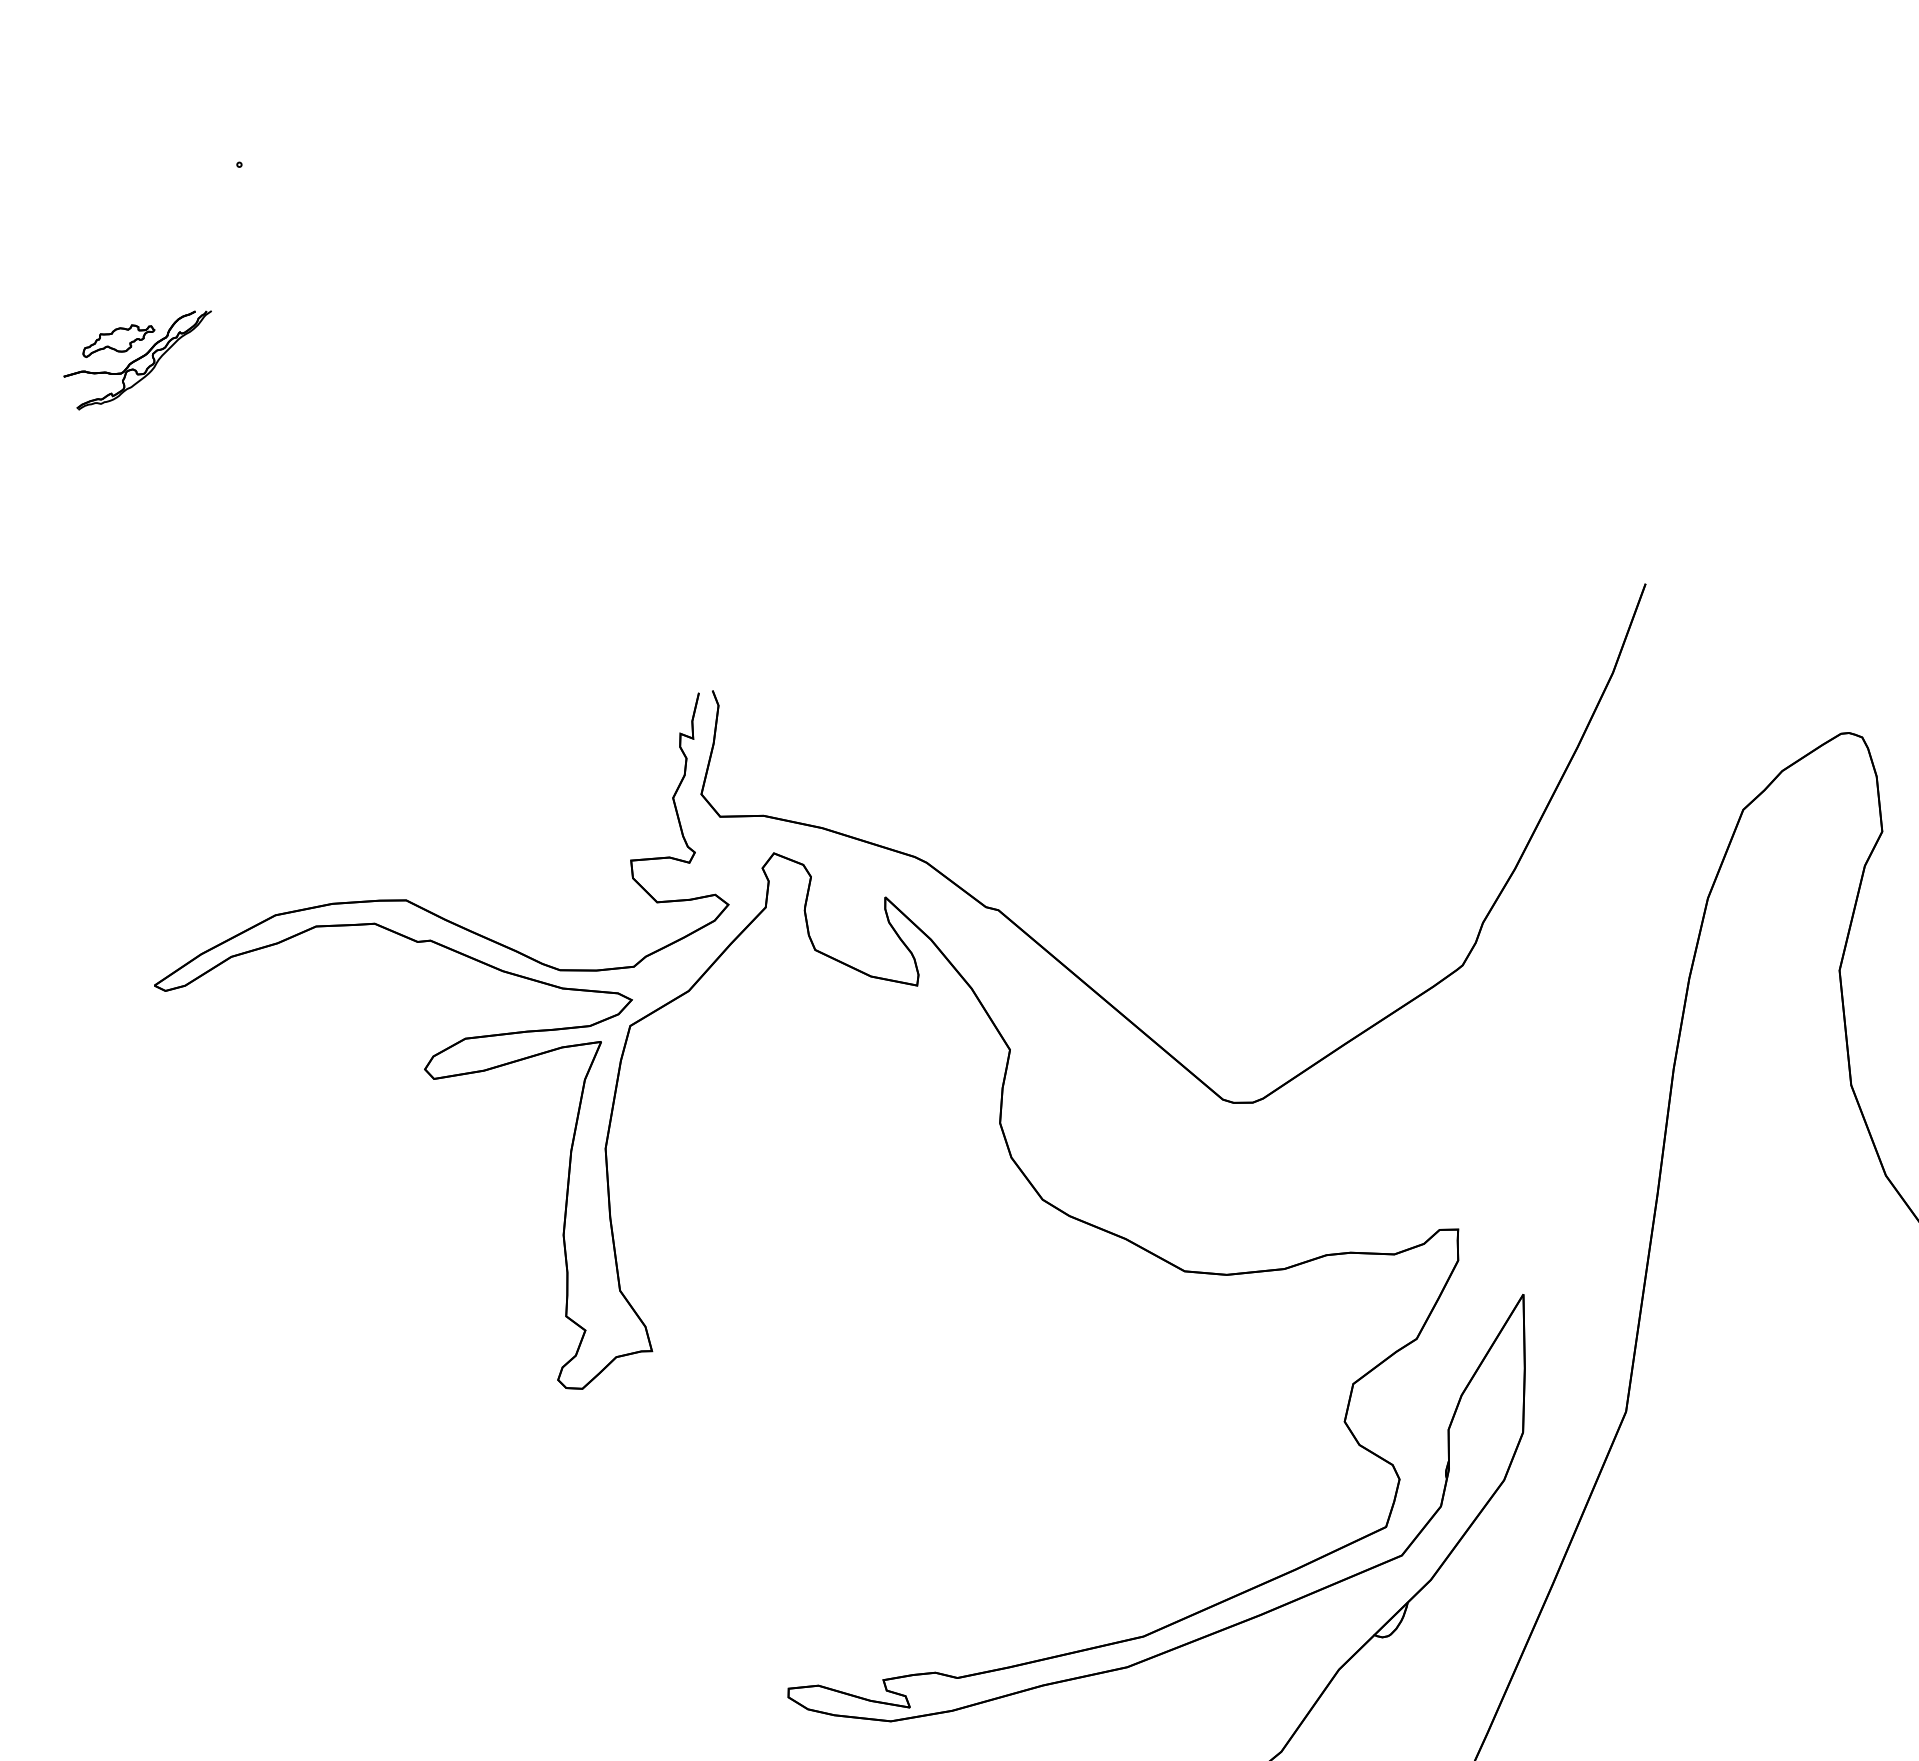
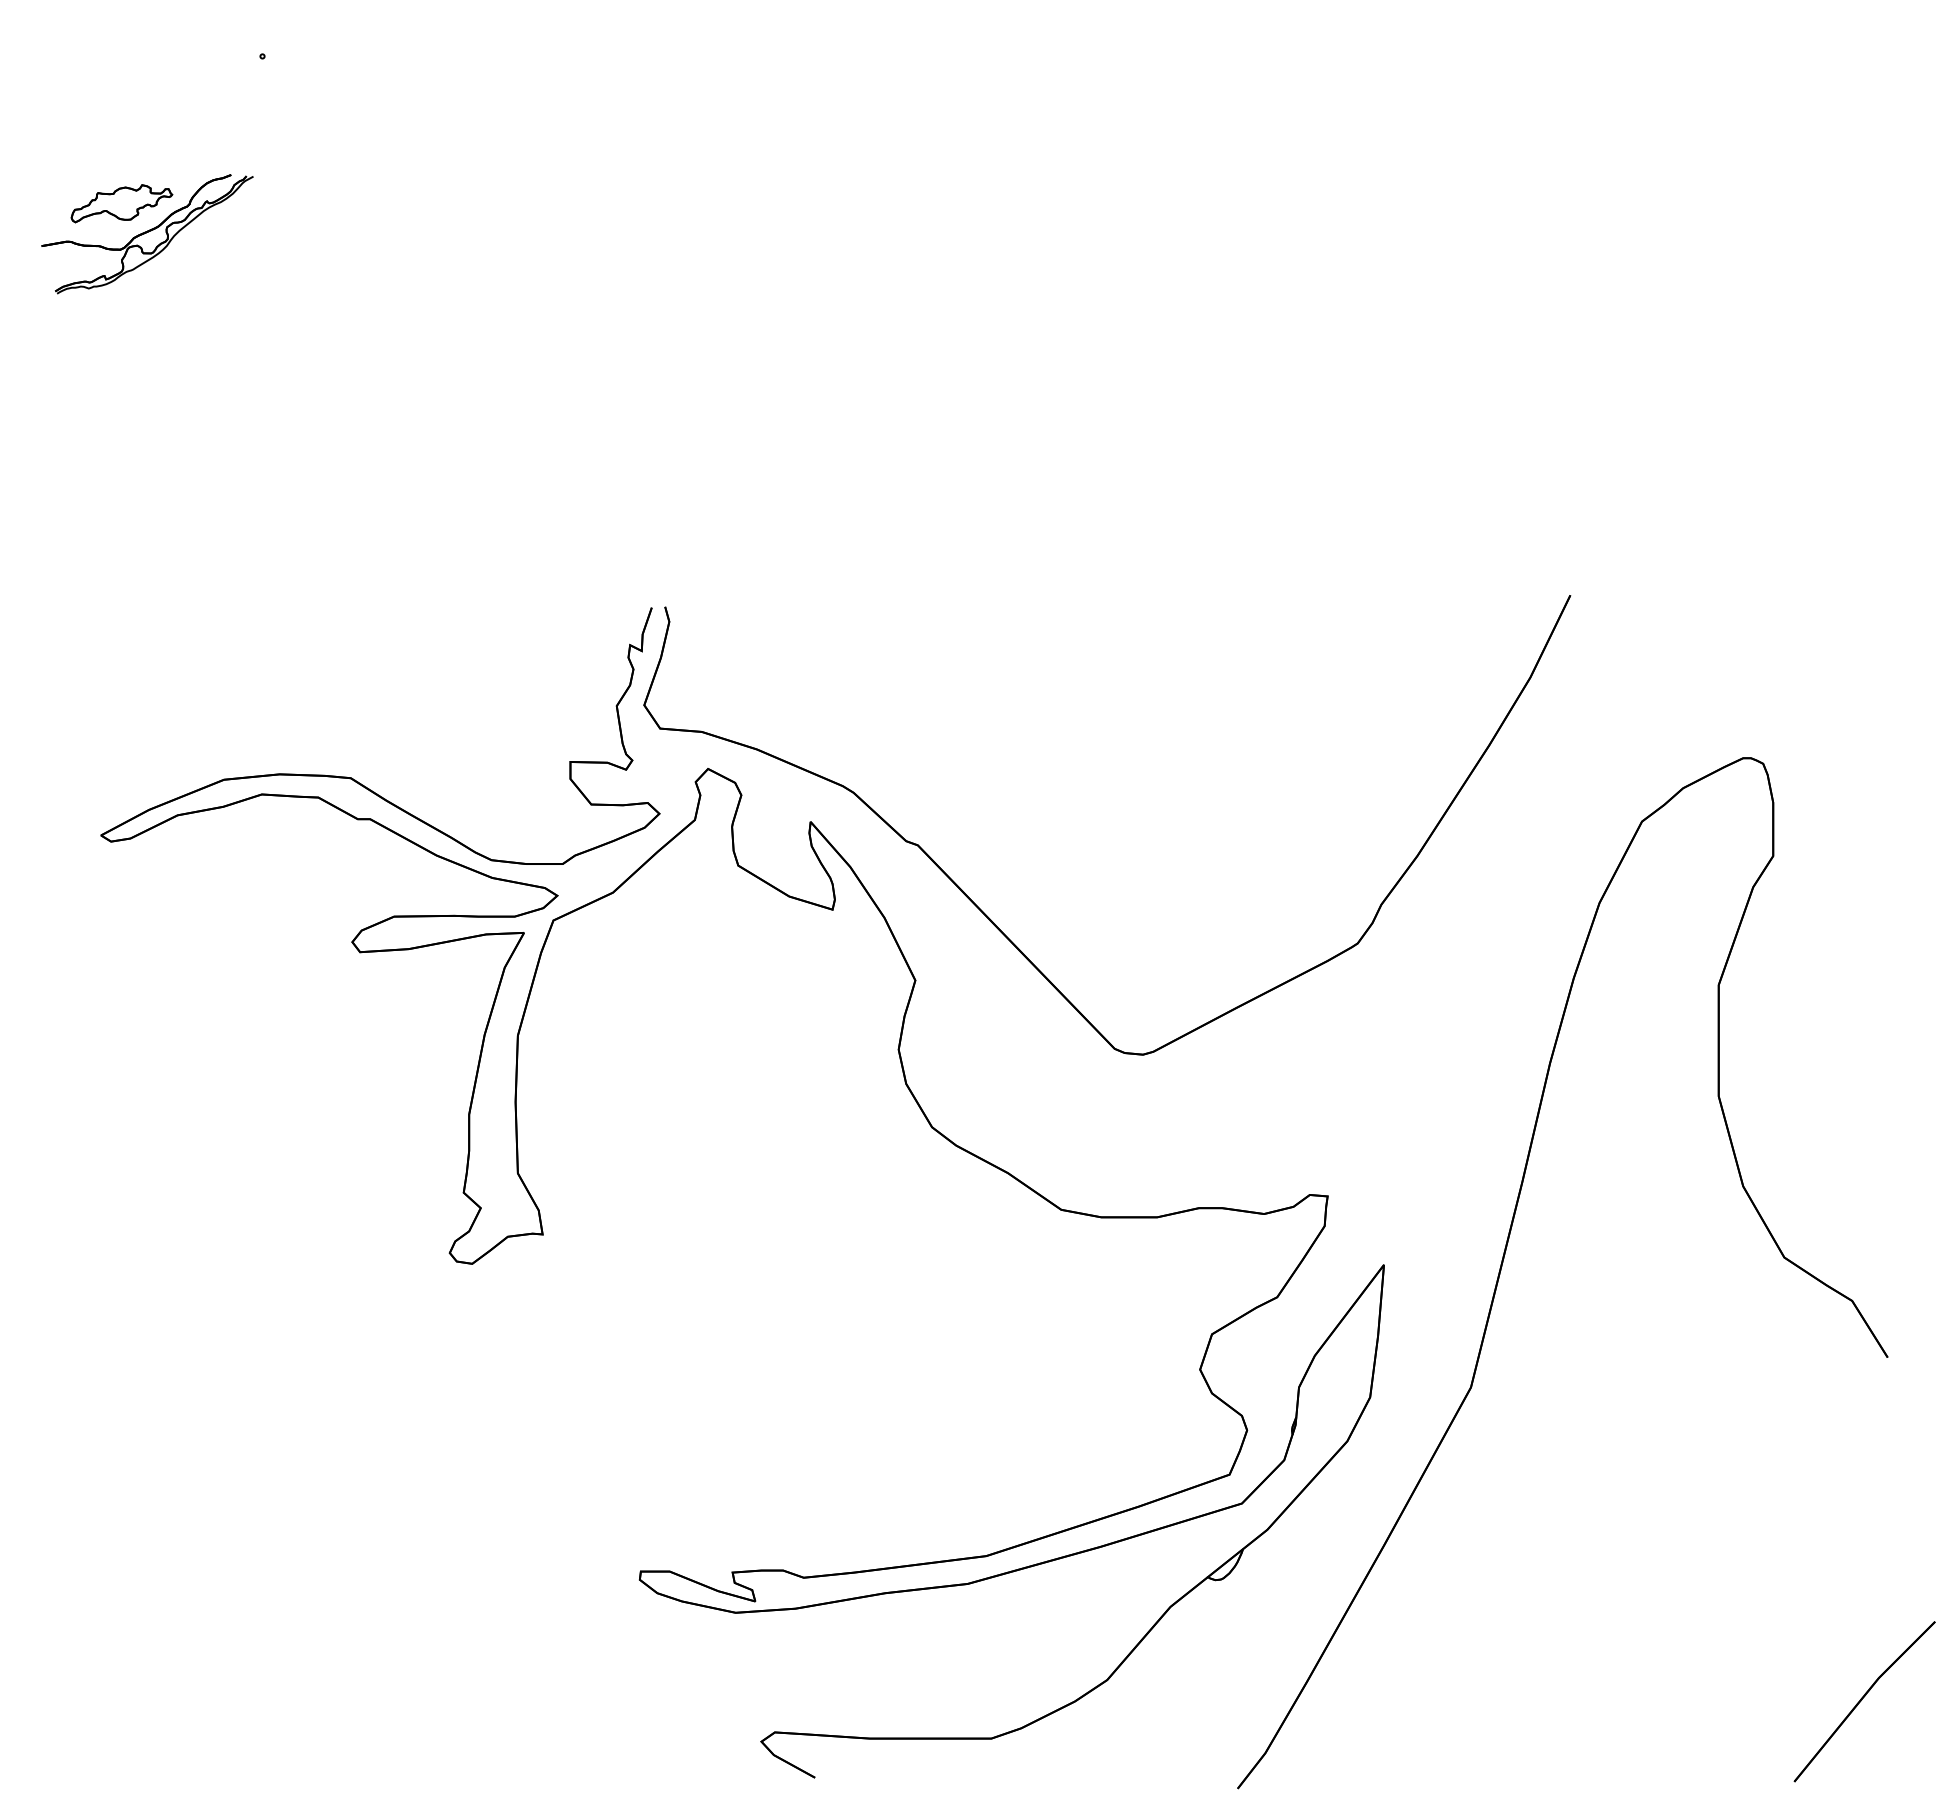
part: (139, 360) -> (147, 234), size x1.43

